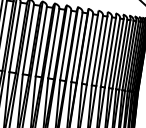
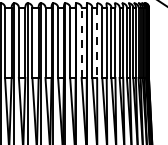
line: (76, 47) -> (81, 42), solid -> dashed
line: (92, 50) -> (97, 43), solid -> dashed

